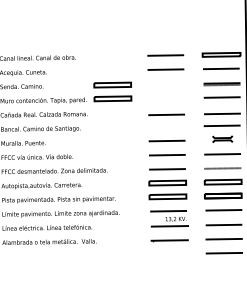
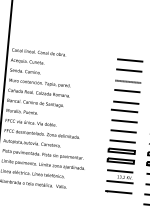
line: (165, 85) -> (127, 81), added
part: (112, 91) -> (89, 81), removed
line: (166, 98) -> (127, 91), added
line: (165, 126) -> (124, 110), added

